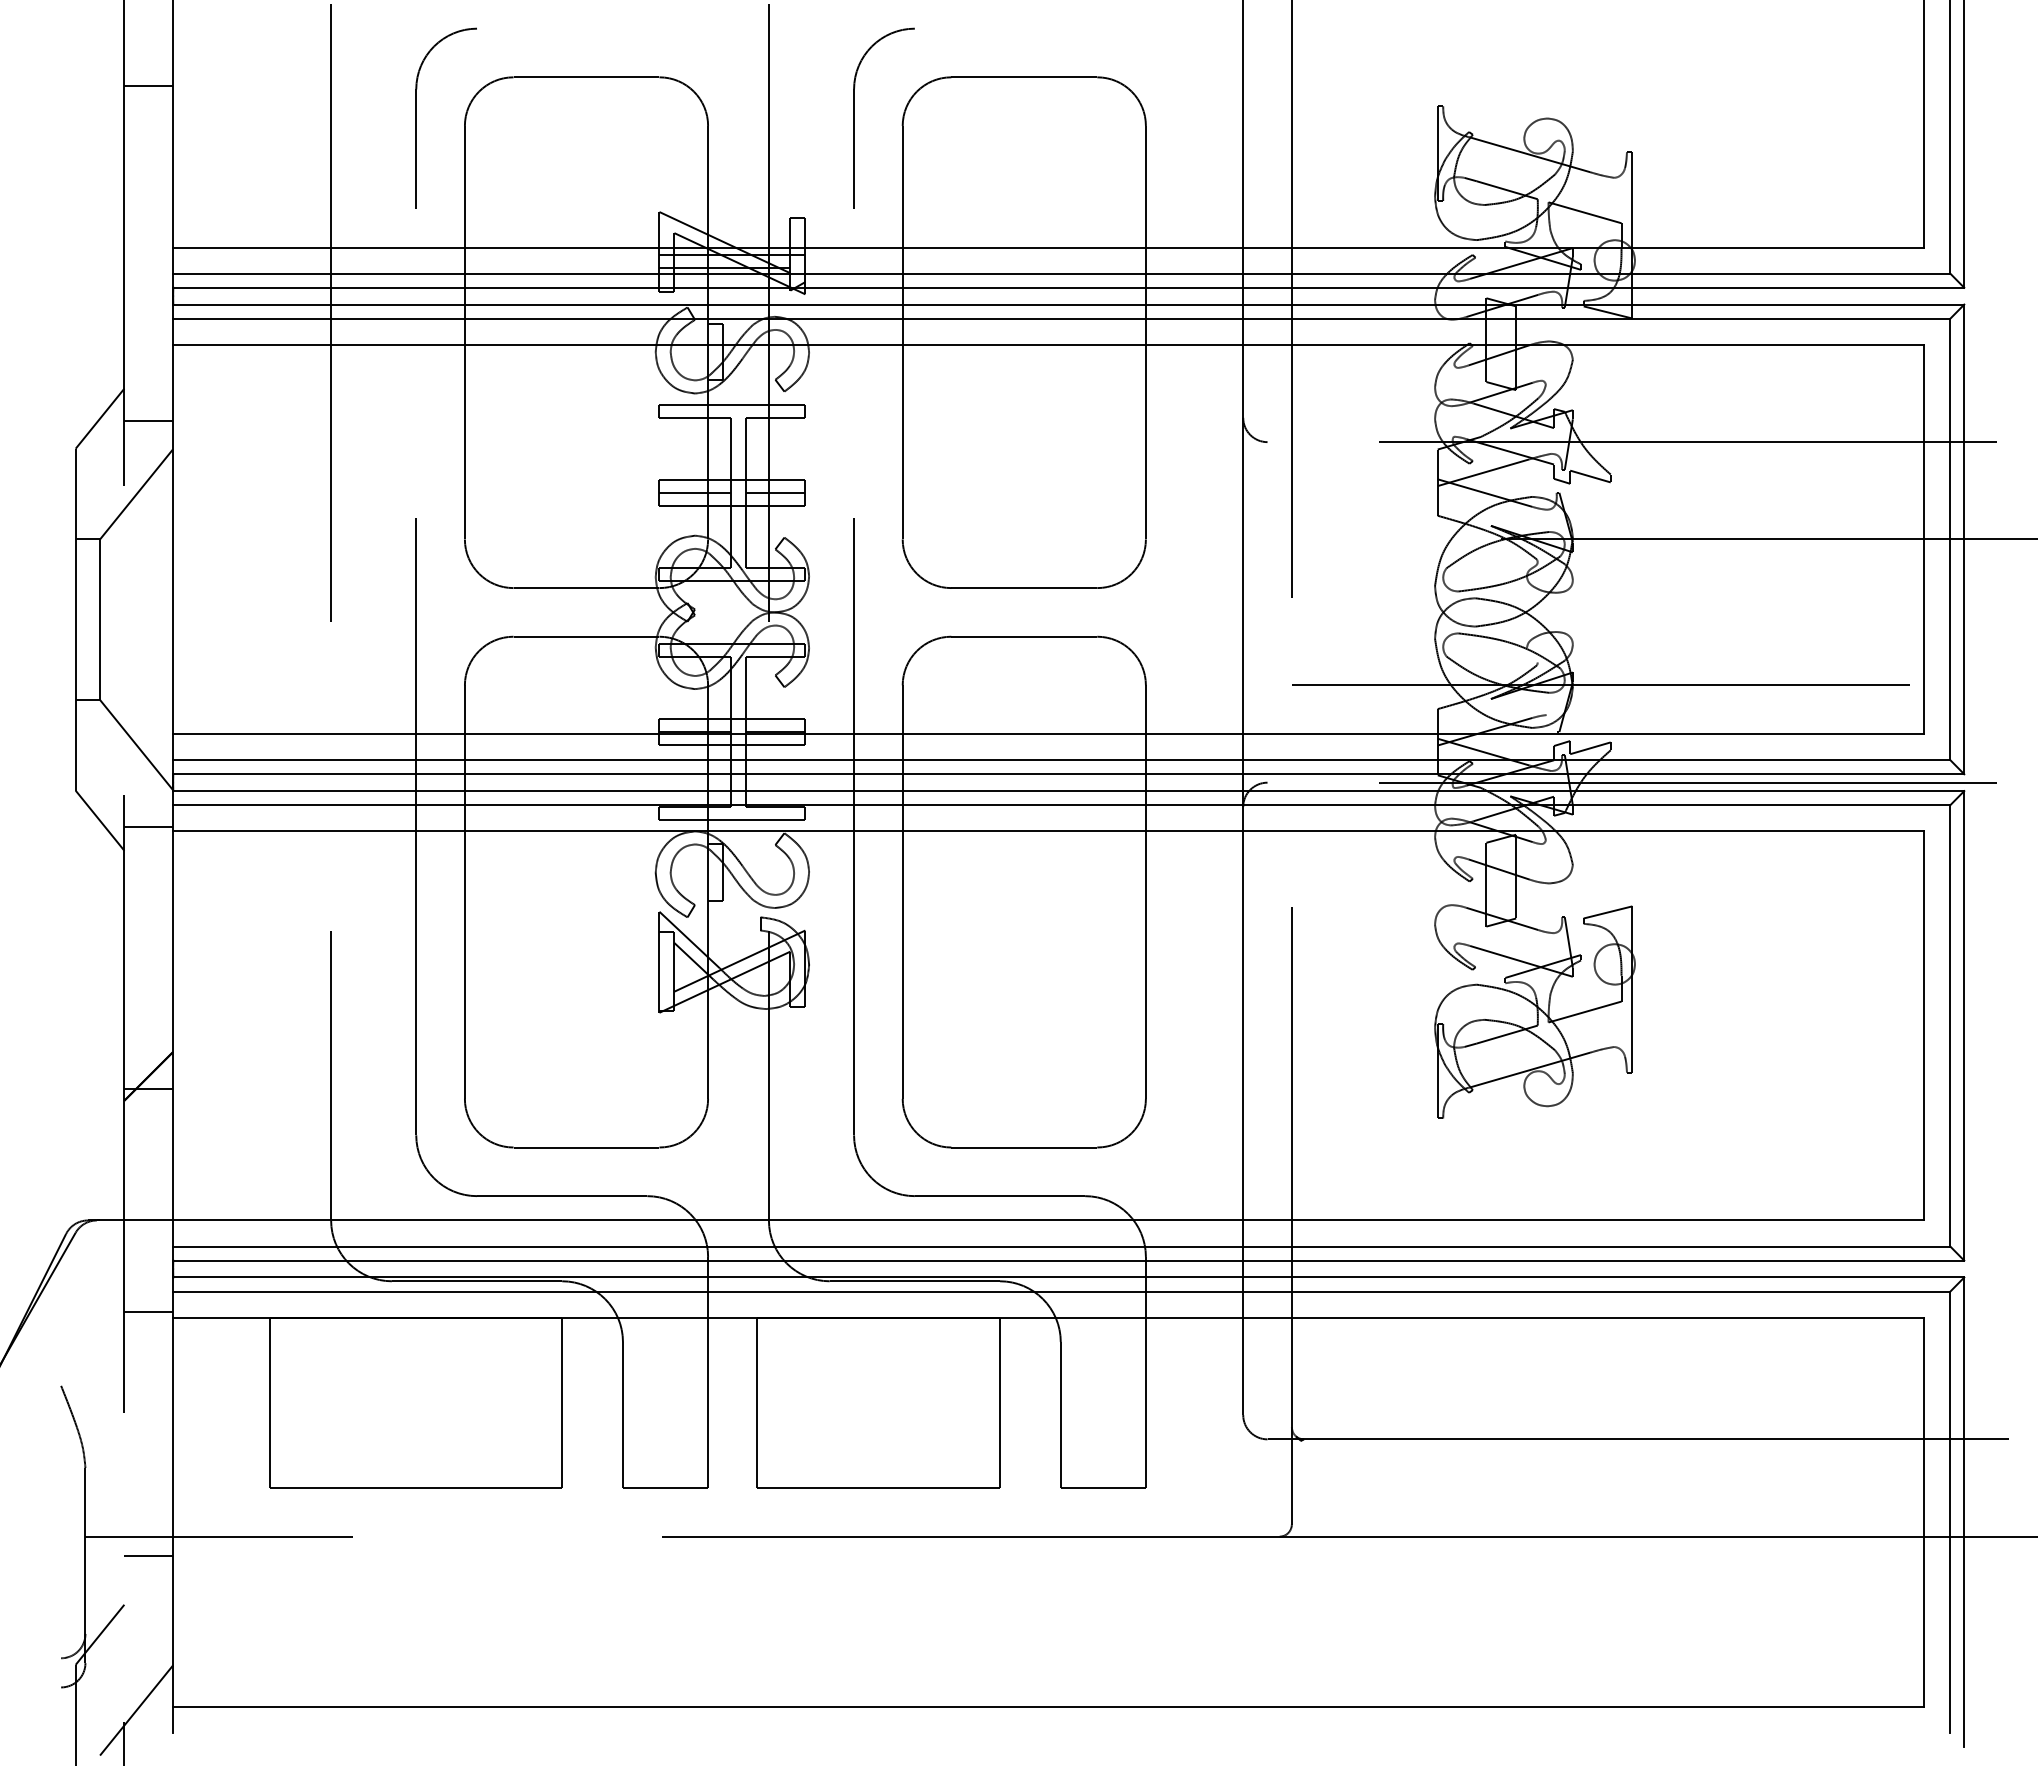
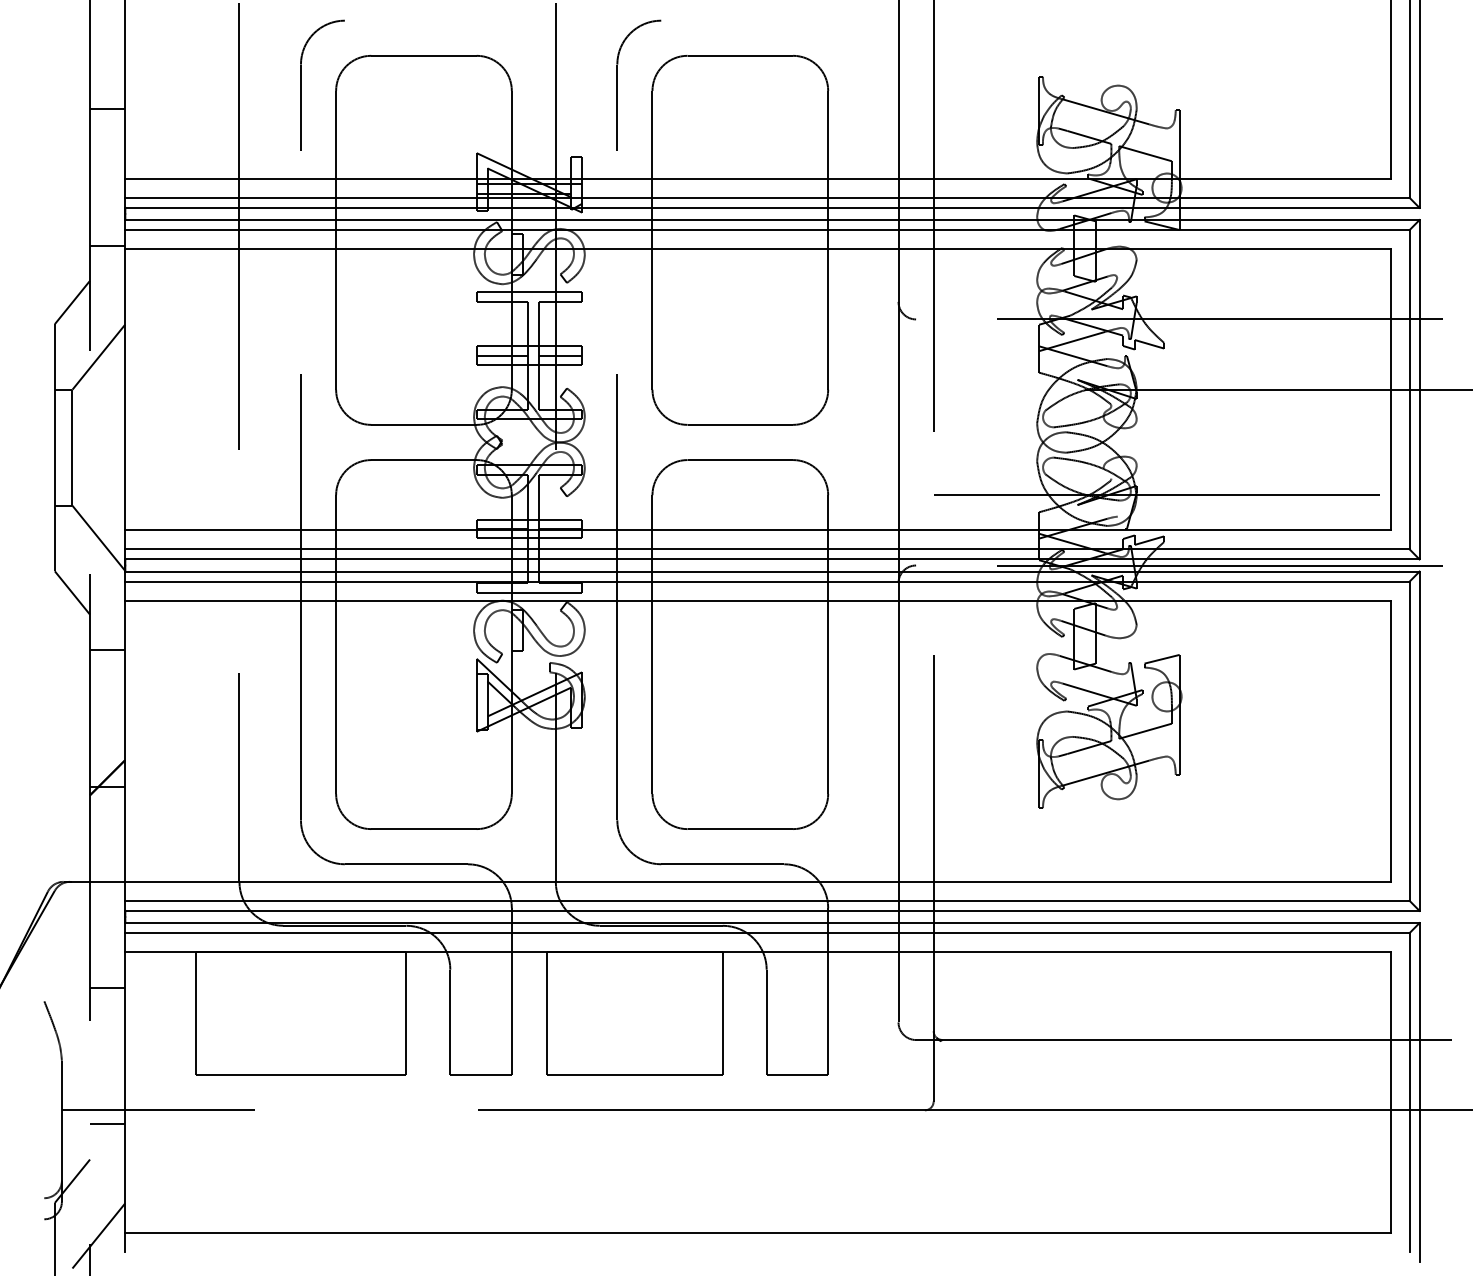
line: (148, 85) -> (107, 108), moved
line: (148, 421) -> (107, 245), moved
line: (148, 827) -> (107, 649), moved
line: (148, 1311) -> (107, 987), moved

